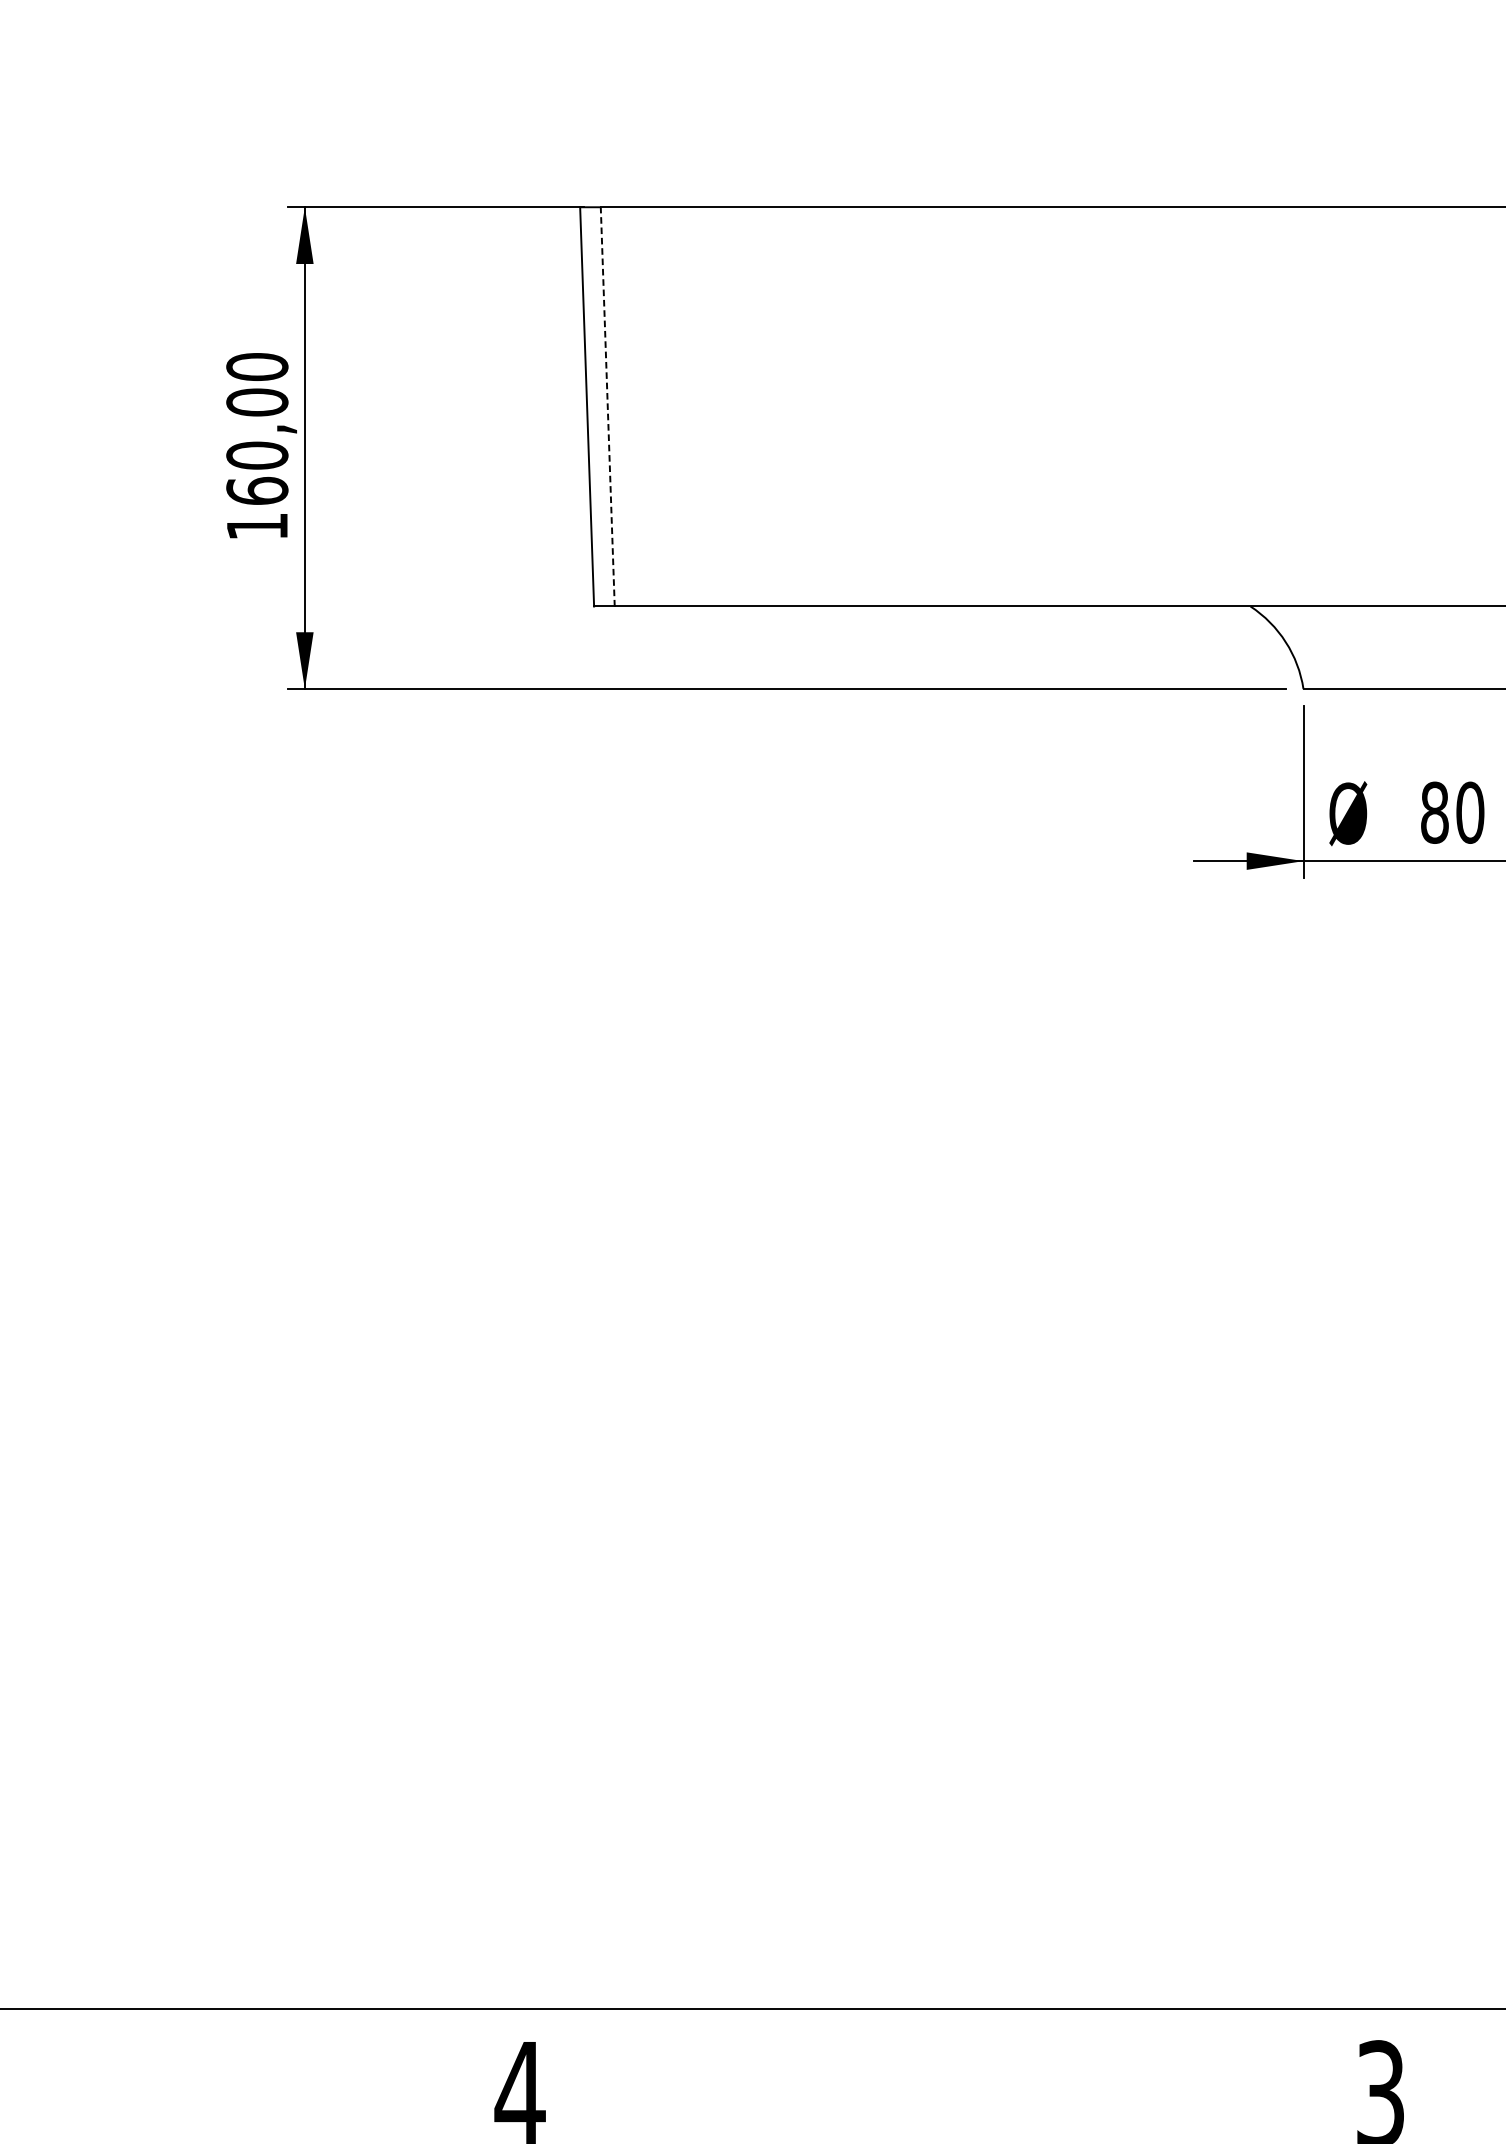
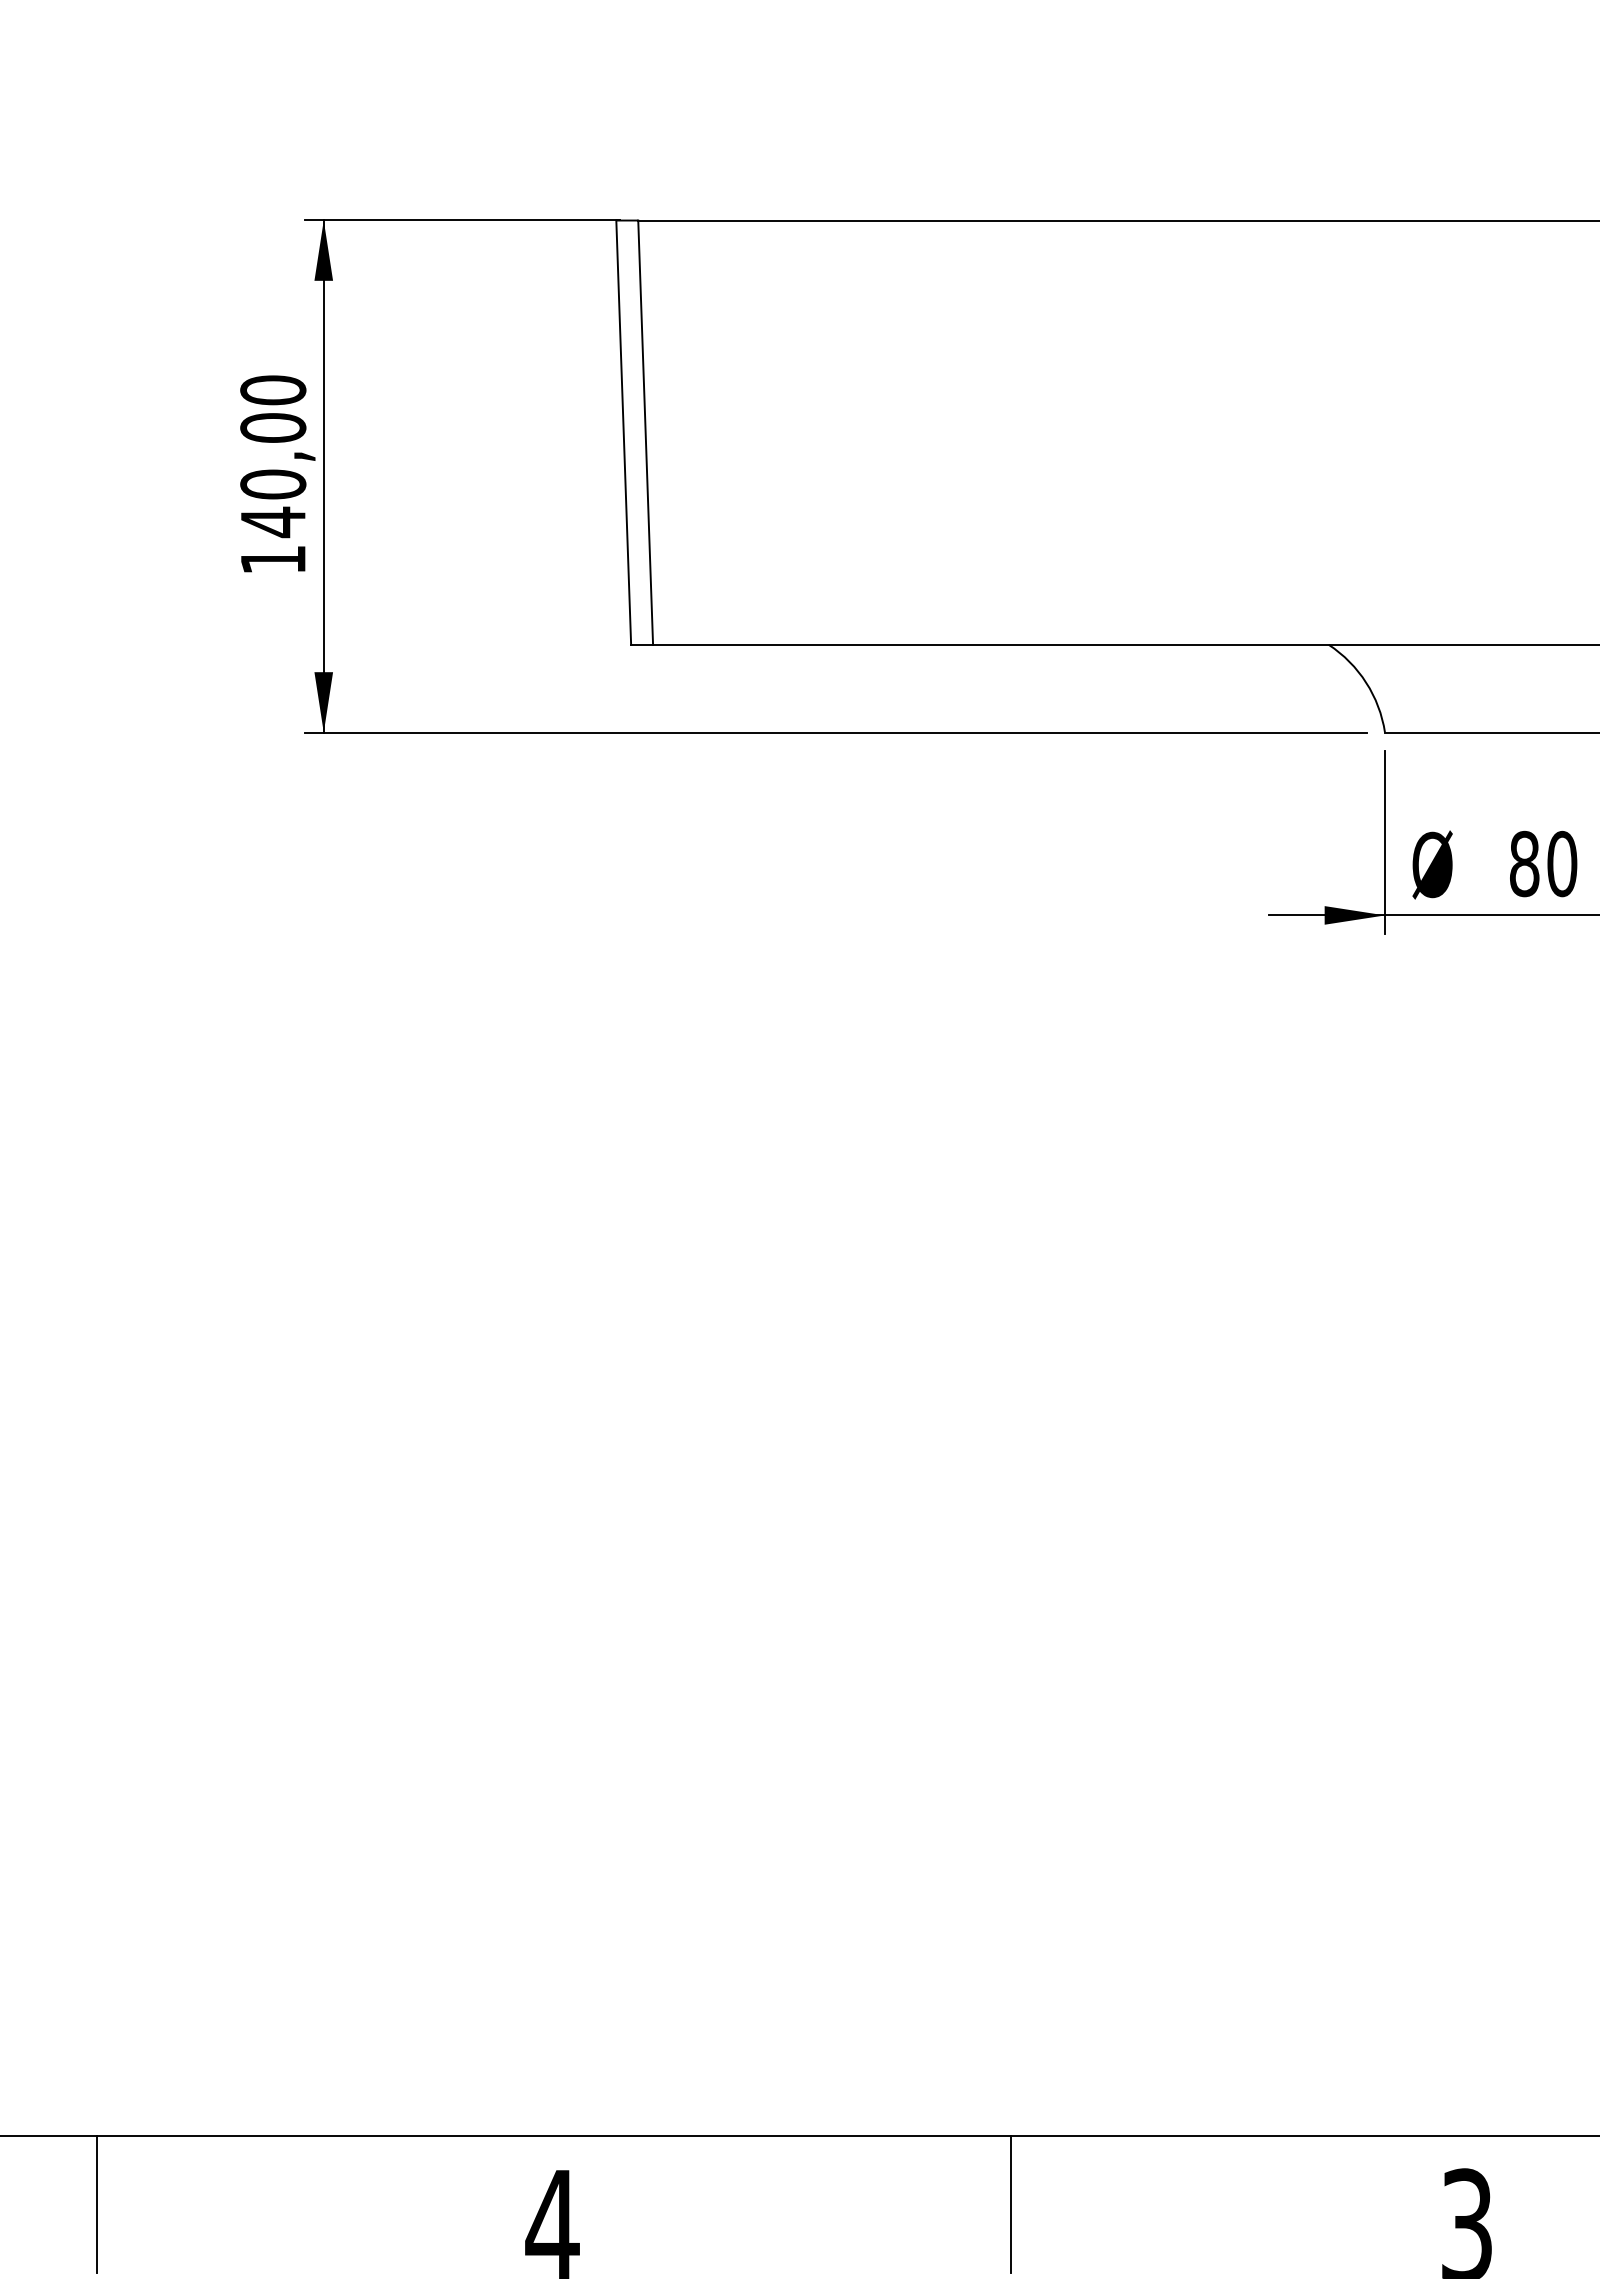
line: (607, 406) -> (645, 432), dashed -> solid
text: (257, 491) -> (273, 522), 160,00 -> 140,00
line: (91, 2073) -> (96, 2203), added
line: (952, 2073) -> (1011, 2203), added

